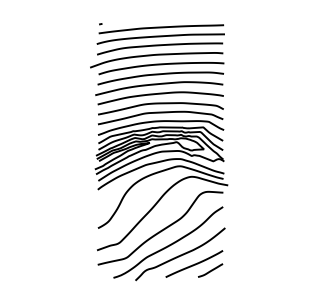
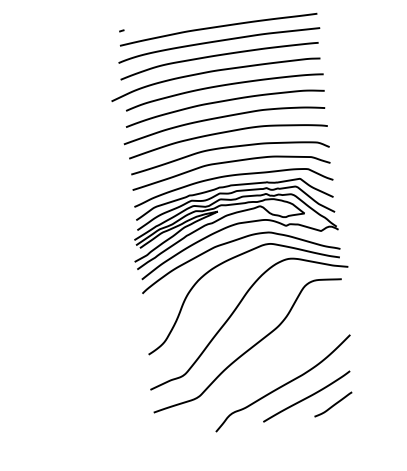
curve: (169, 244) -> (264, 369), removed

